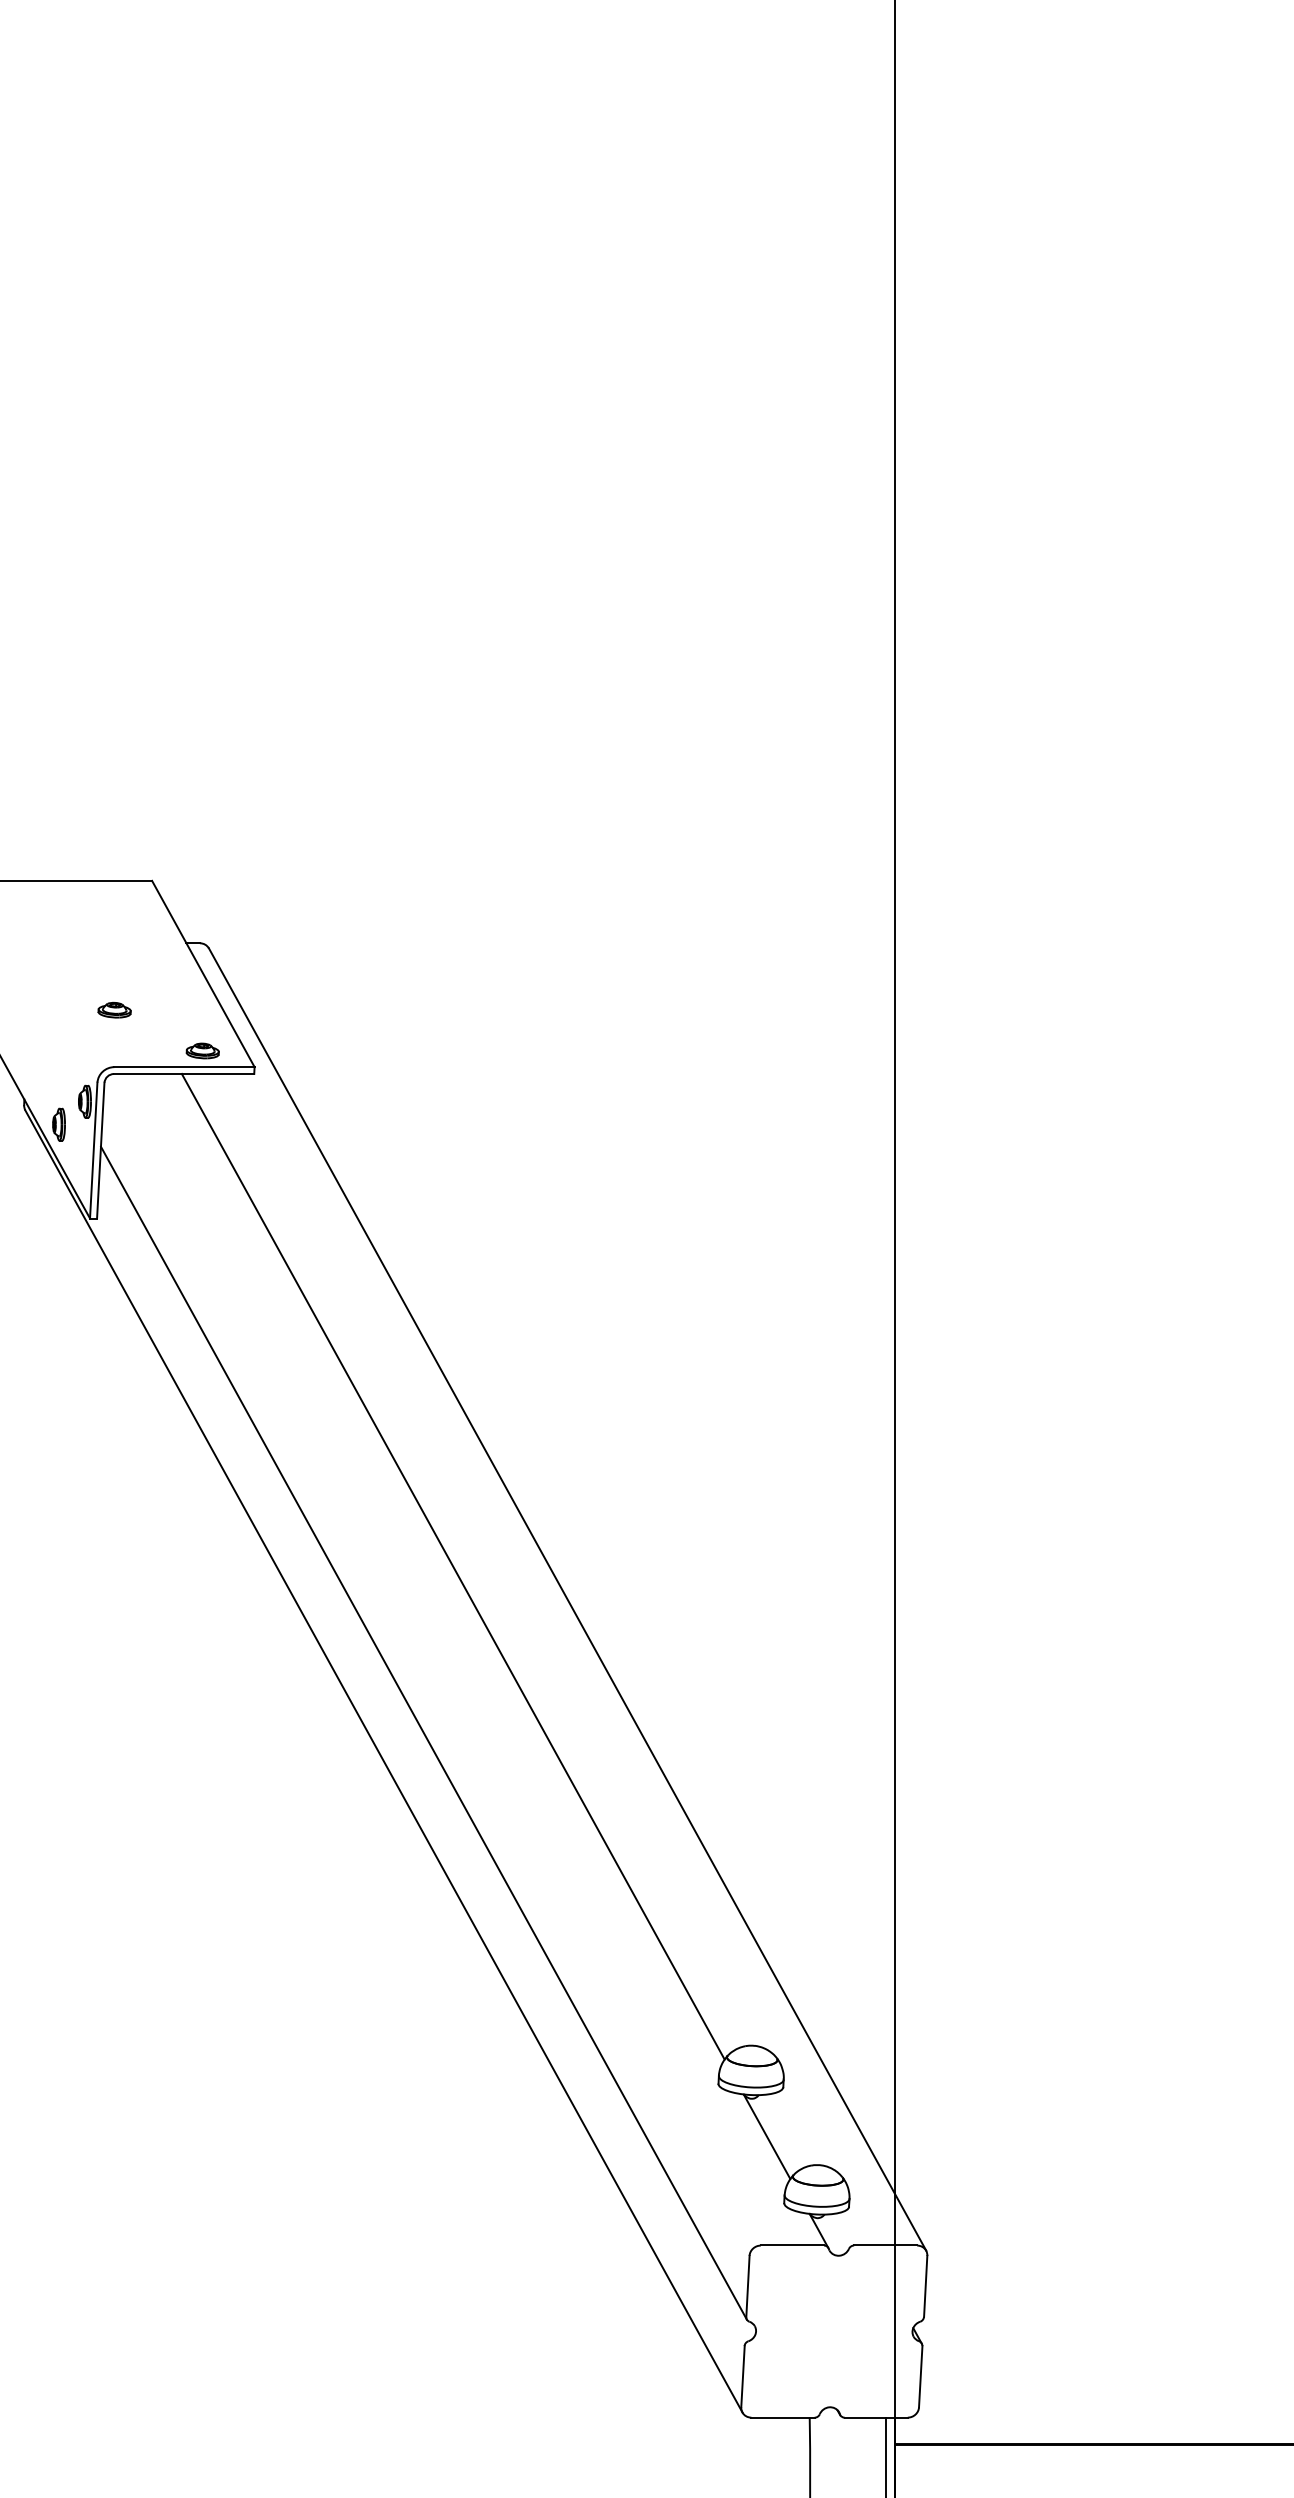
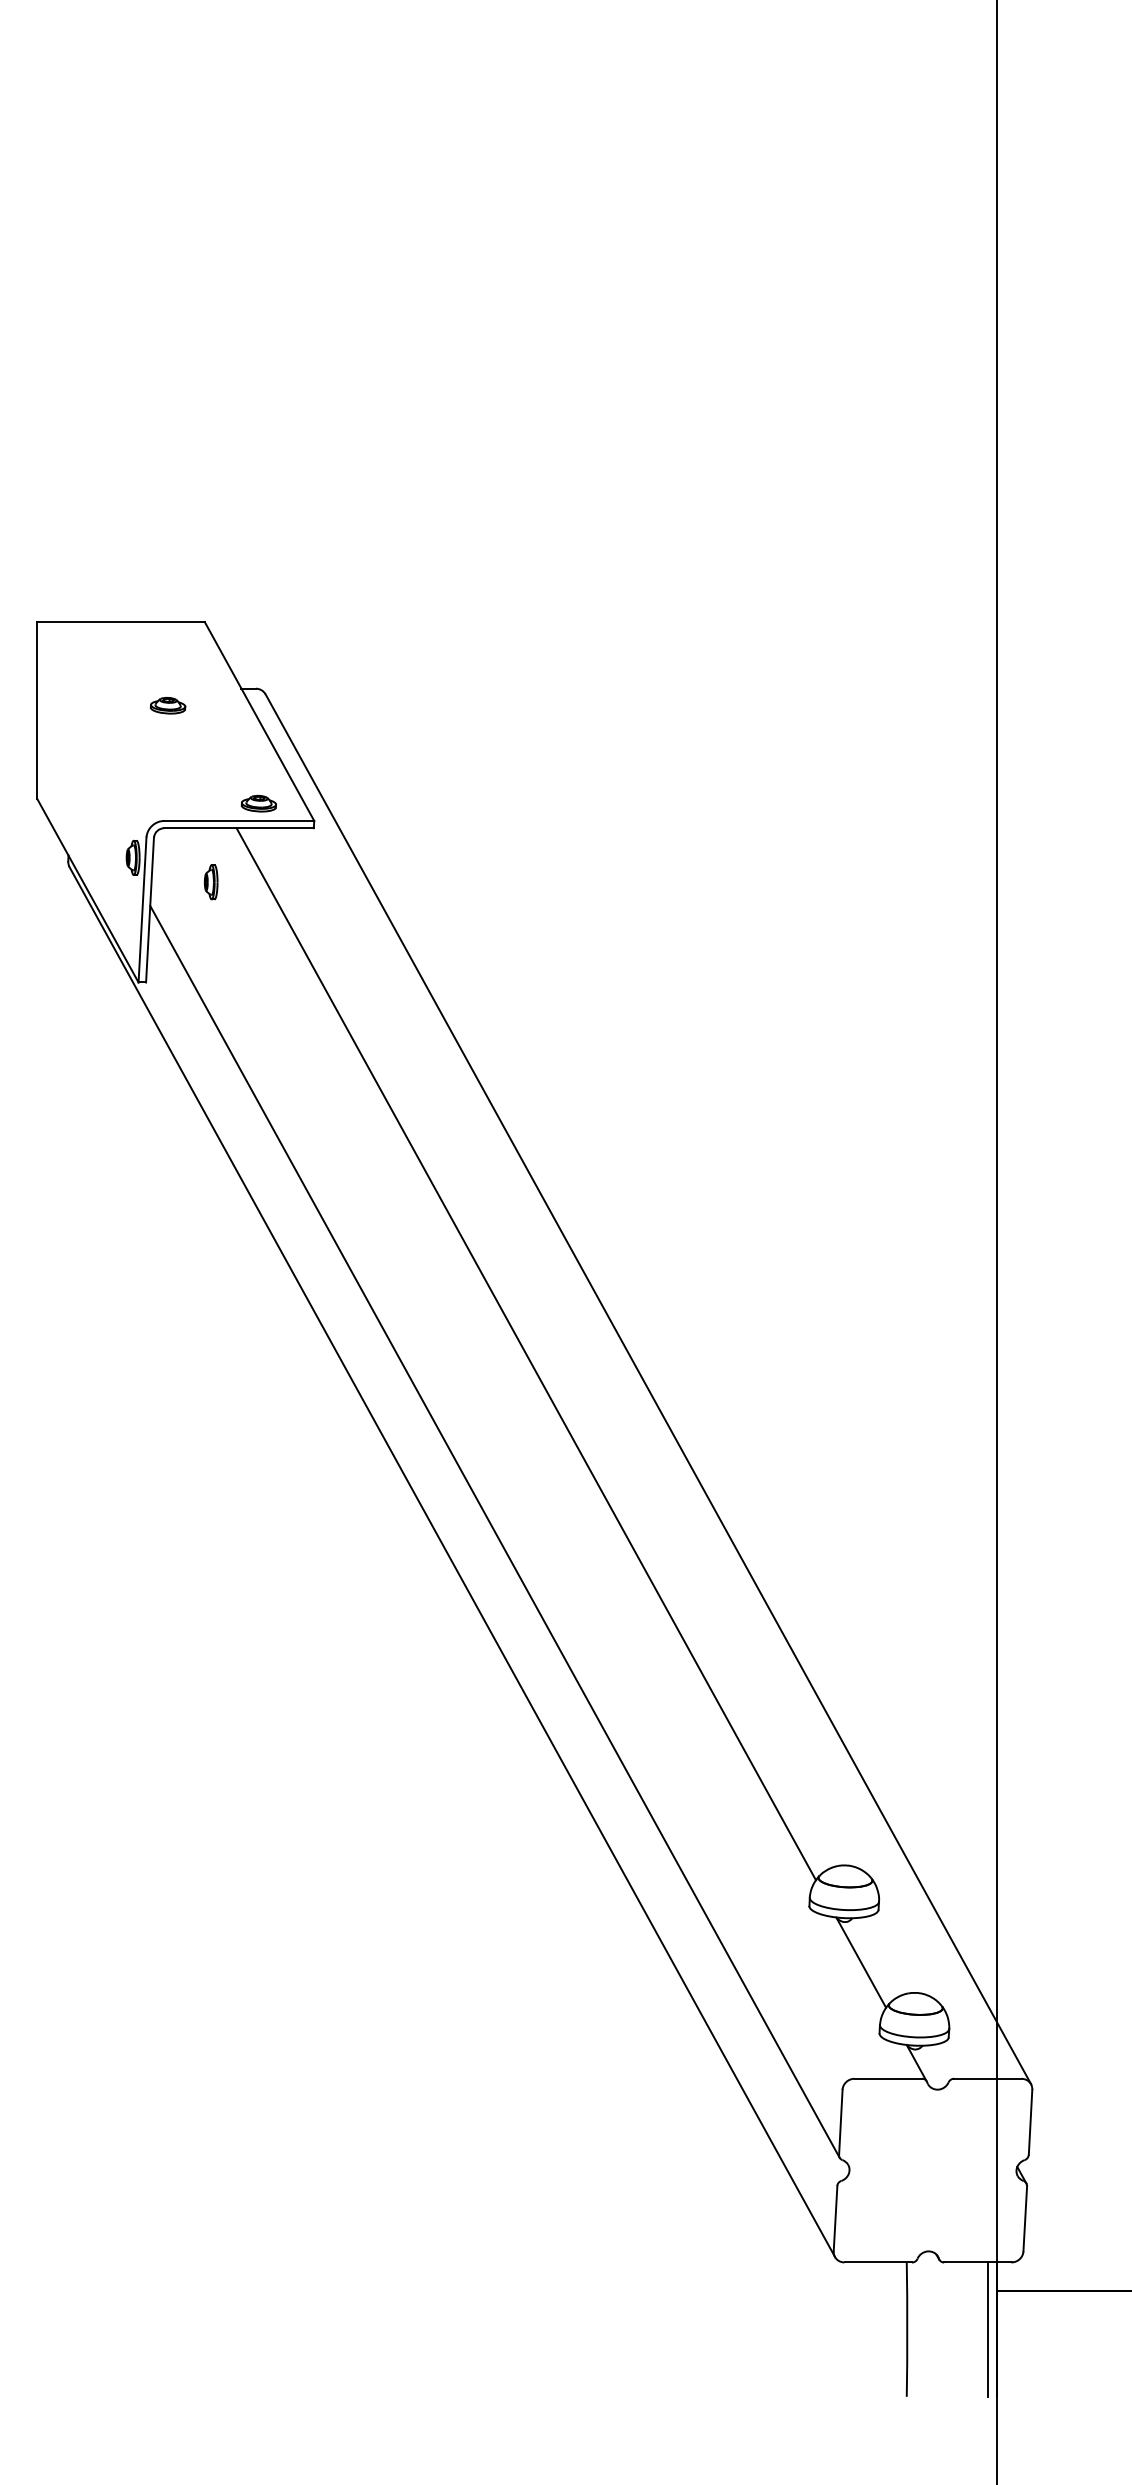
part: (114, 1009) -> (167, 704), moved
part: (58, 1124) -> (210, 882), moved

